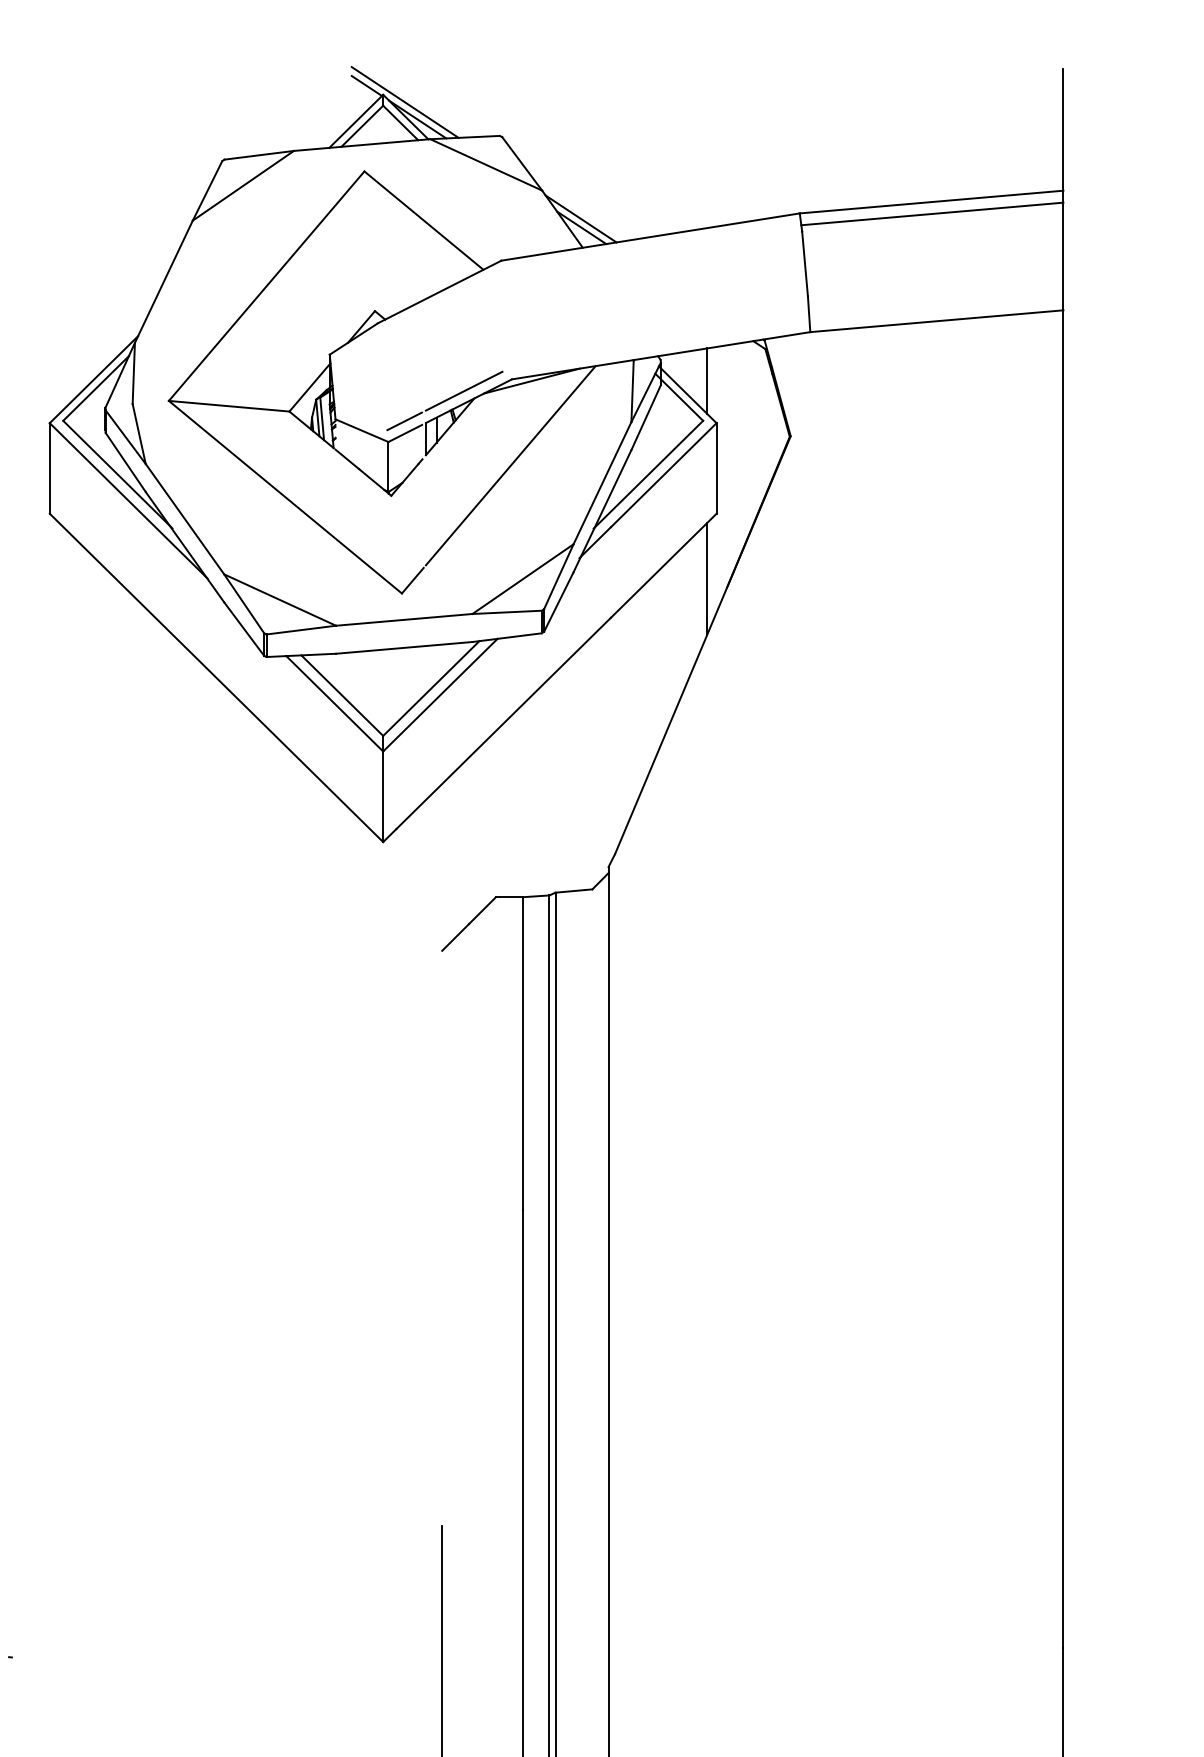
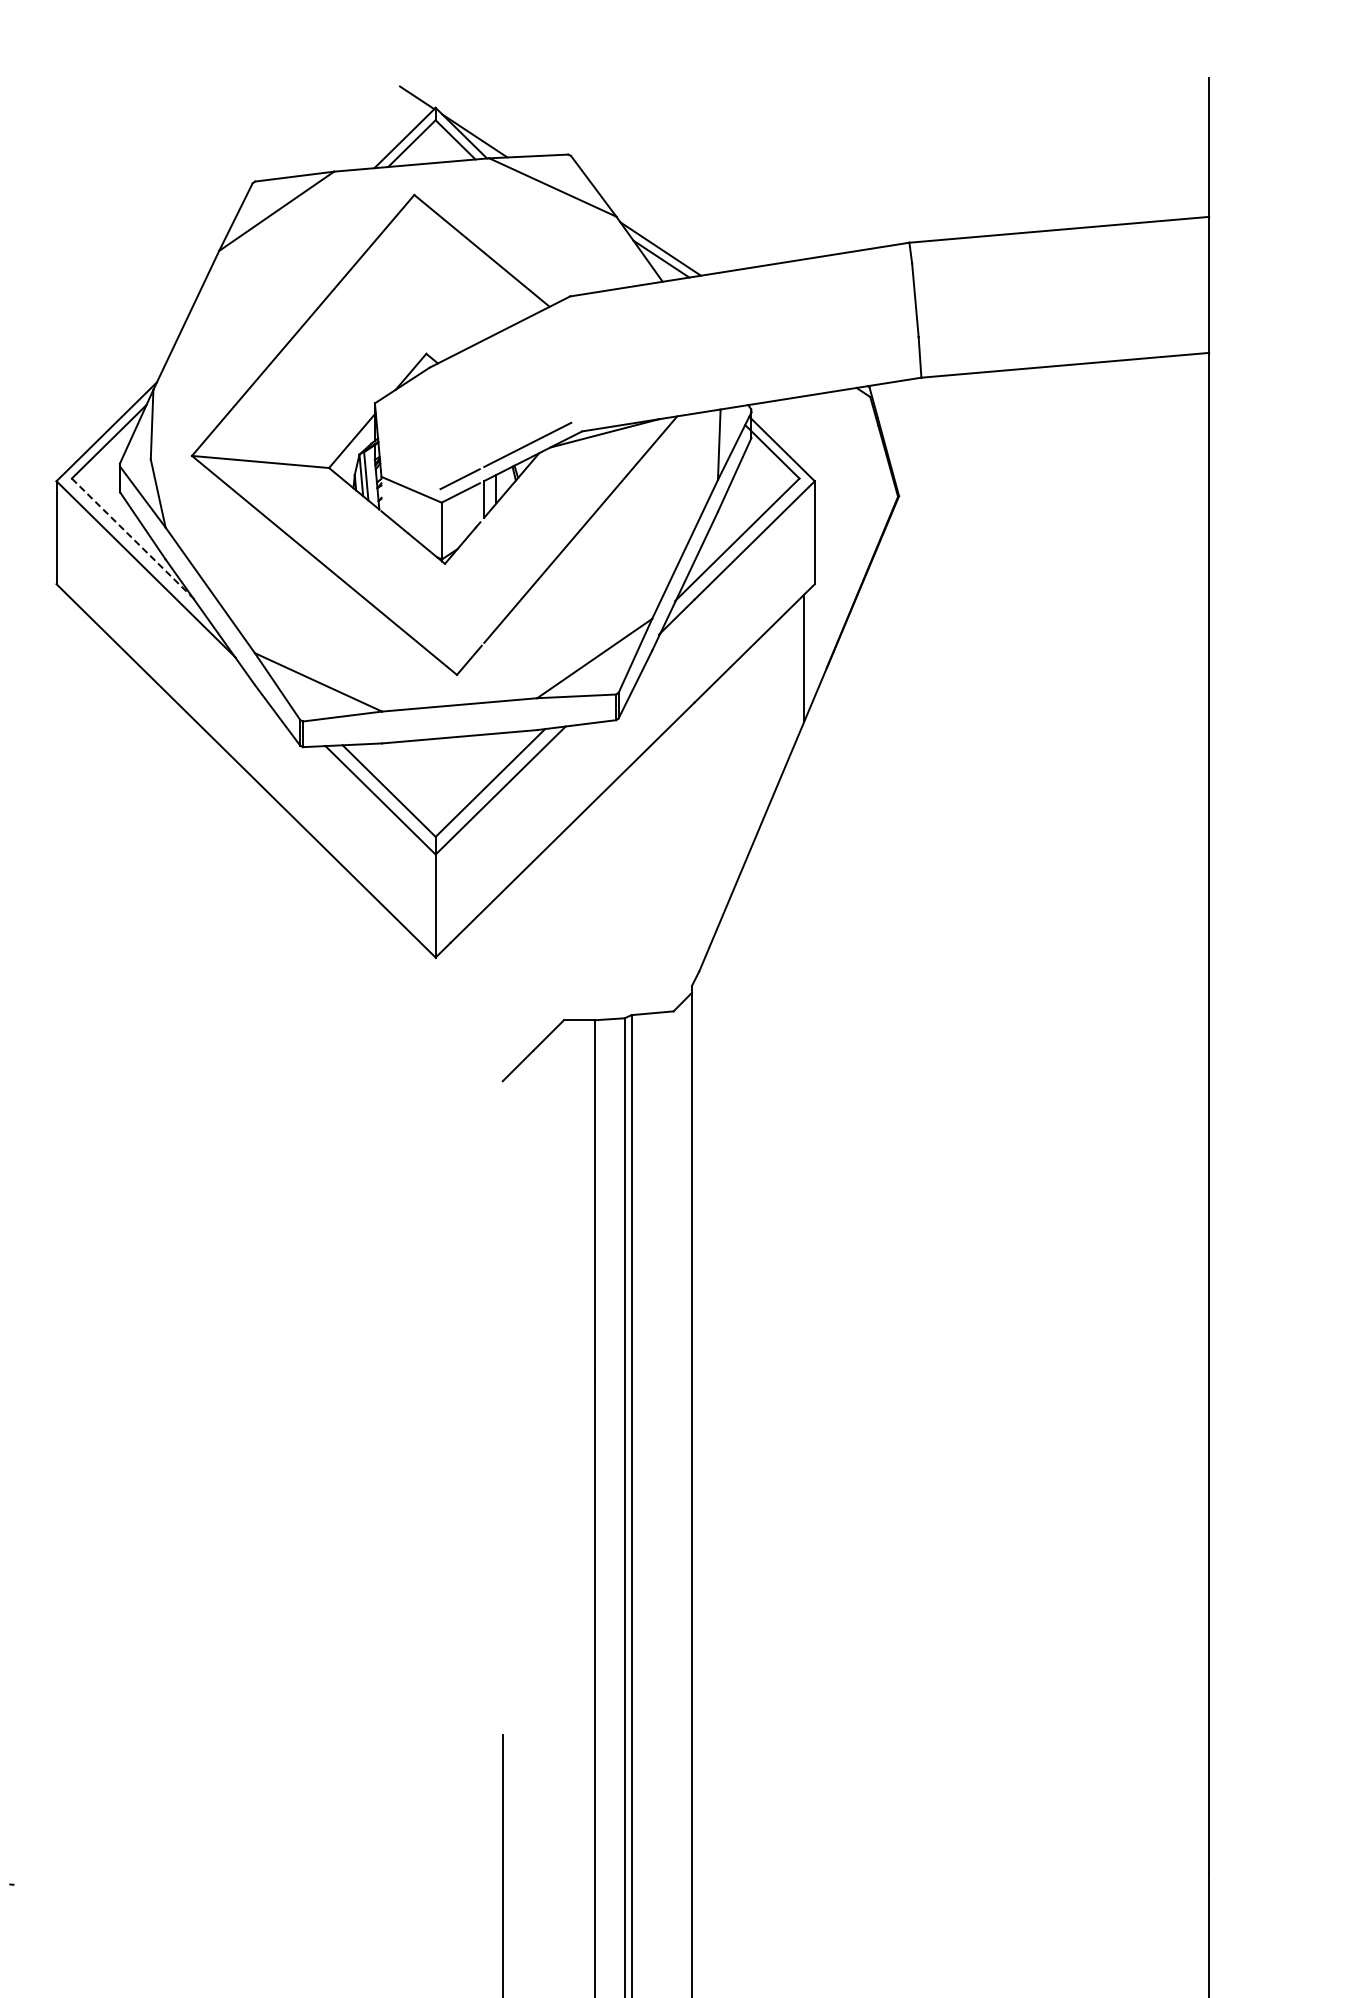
line: (405, 102) -> (460, 116), removed
line: (932, 214) -> (1060, 243), removed
line: (707, 381) -> (804, 433), removed
line: (118, 475) -> (134, 540), solid -> dashed

